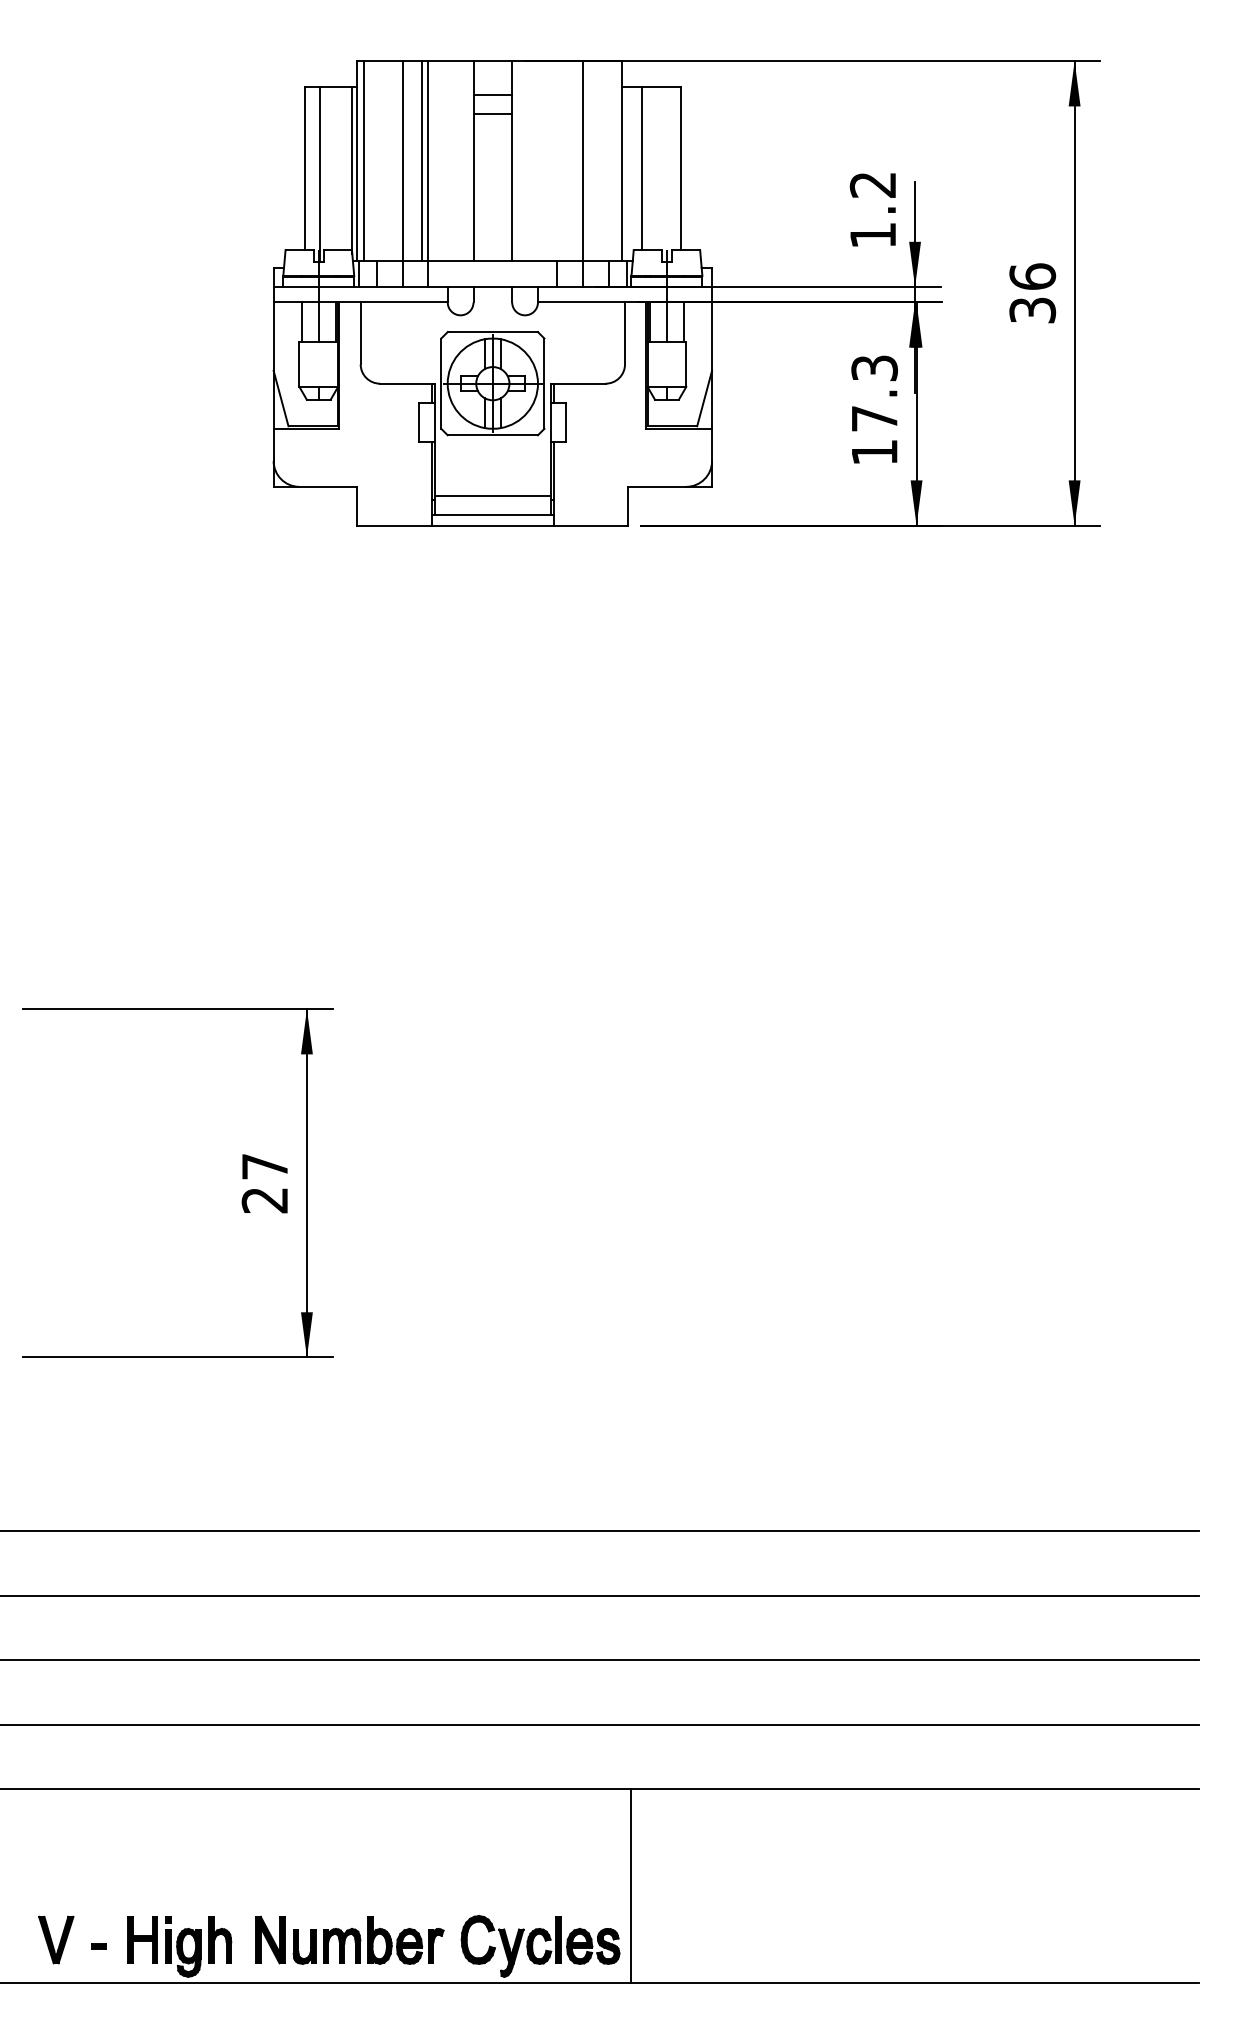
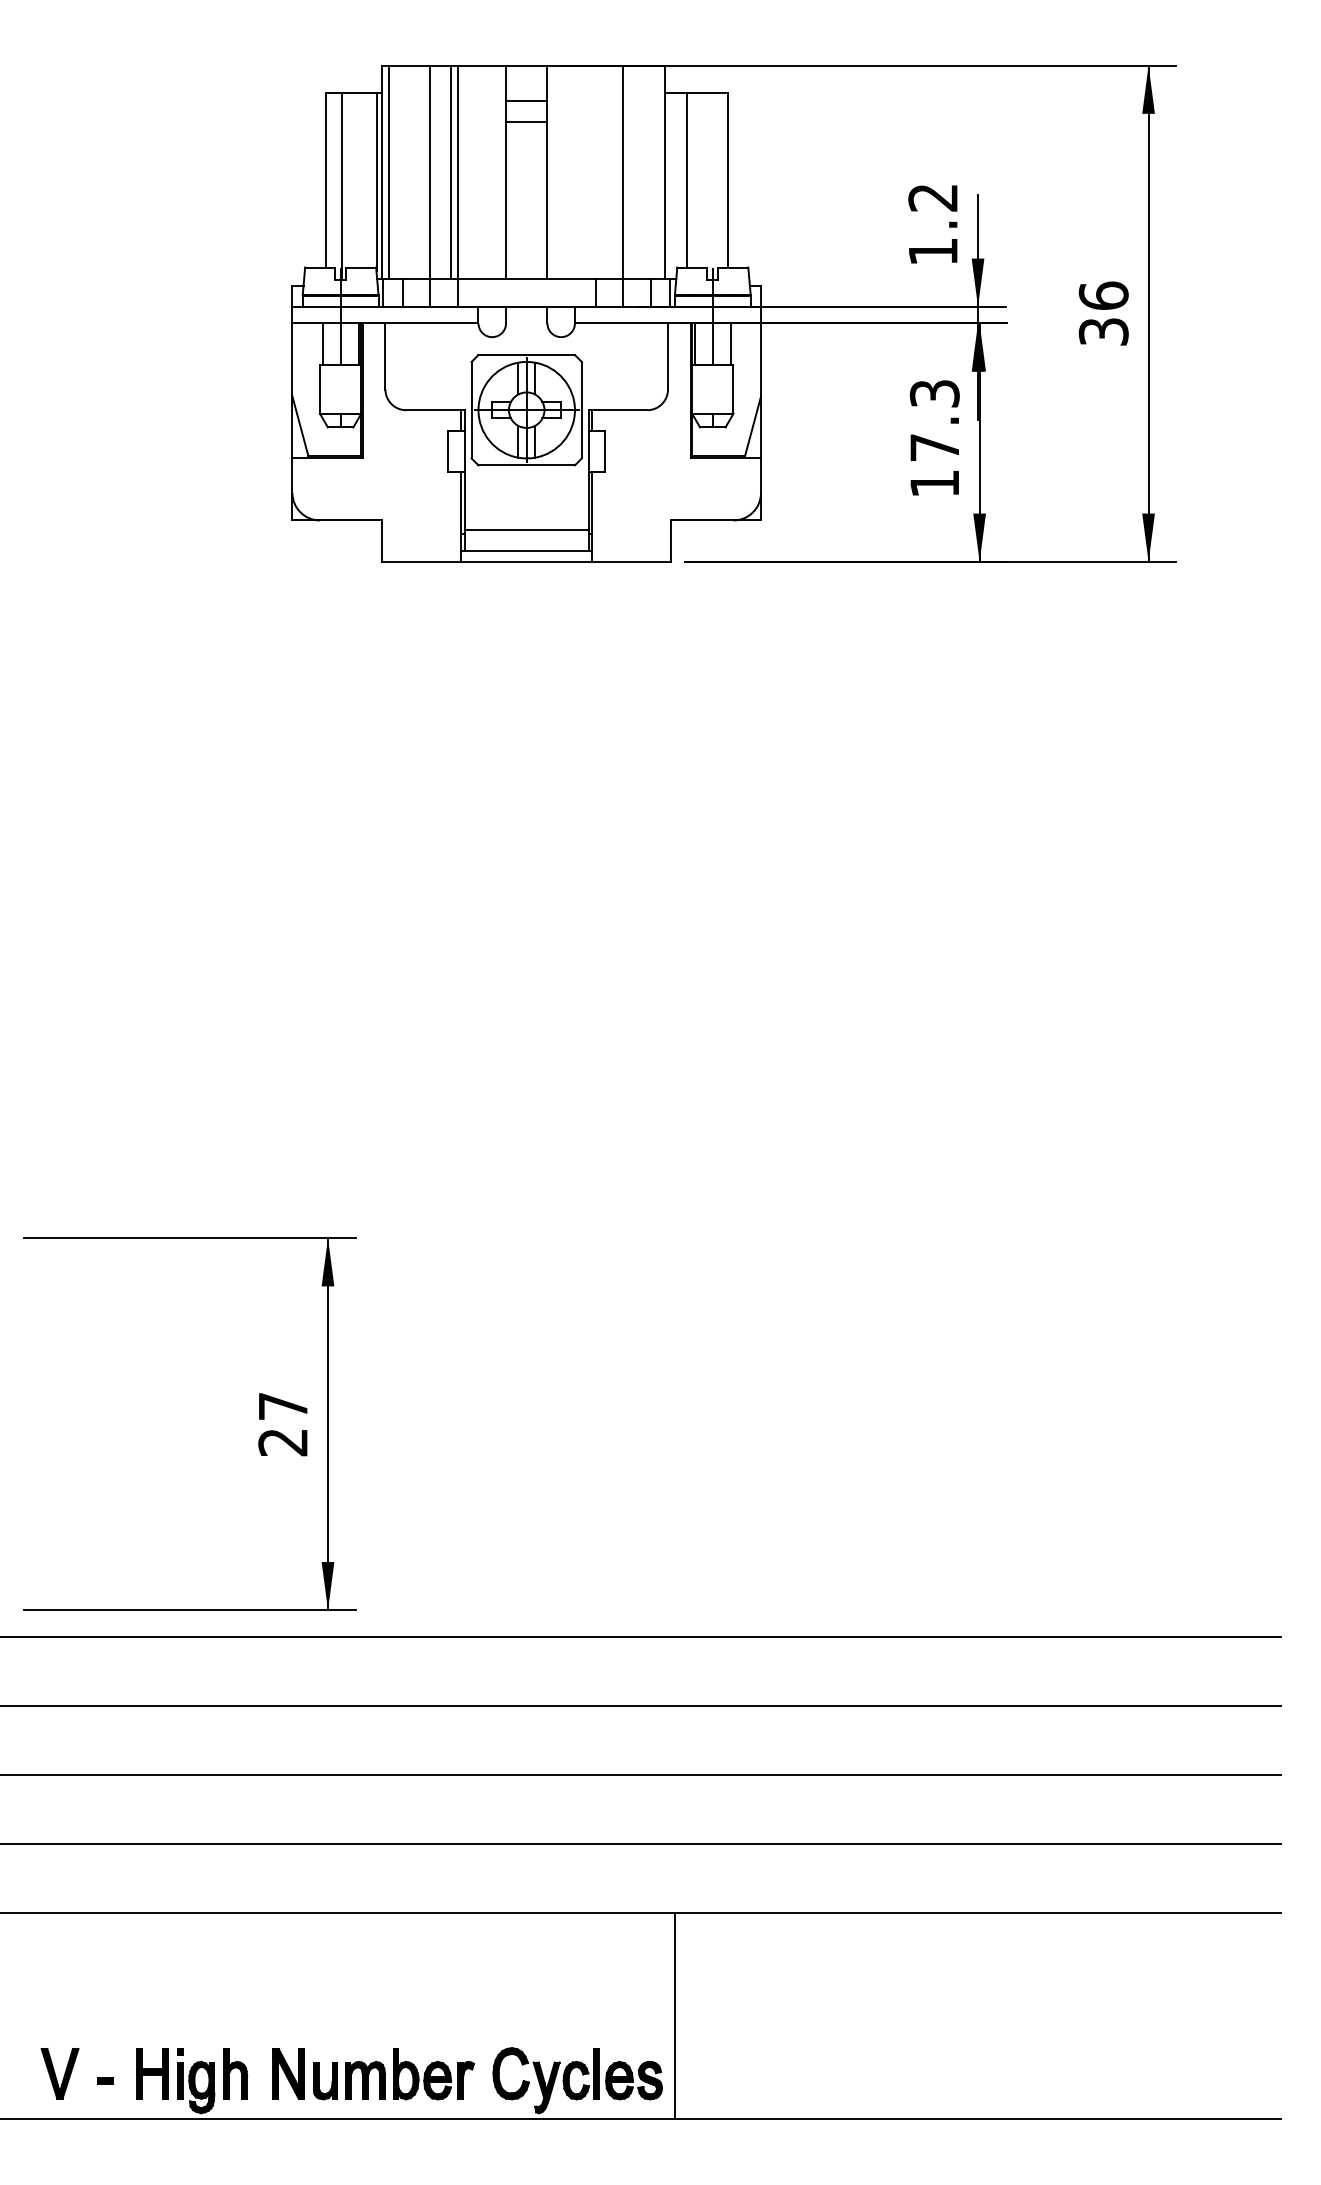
part: (242, 1178) -> (259, 1419), moved

